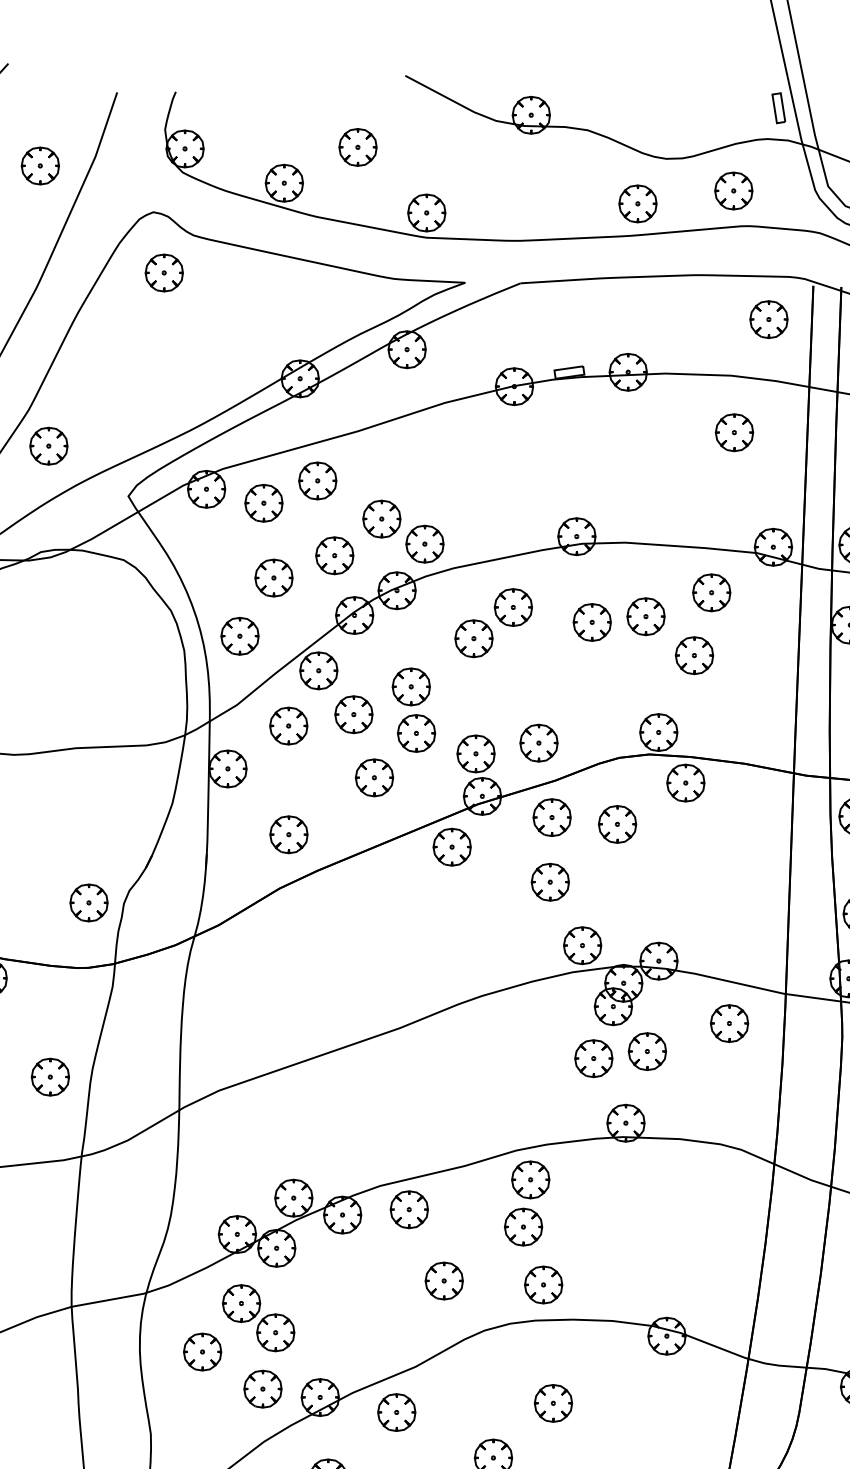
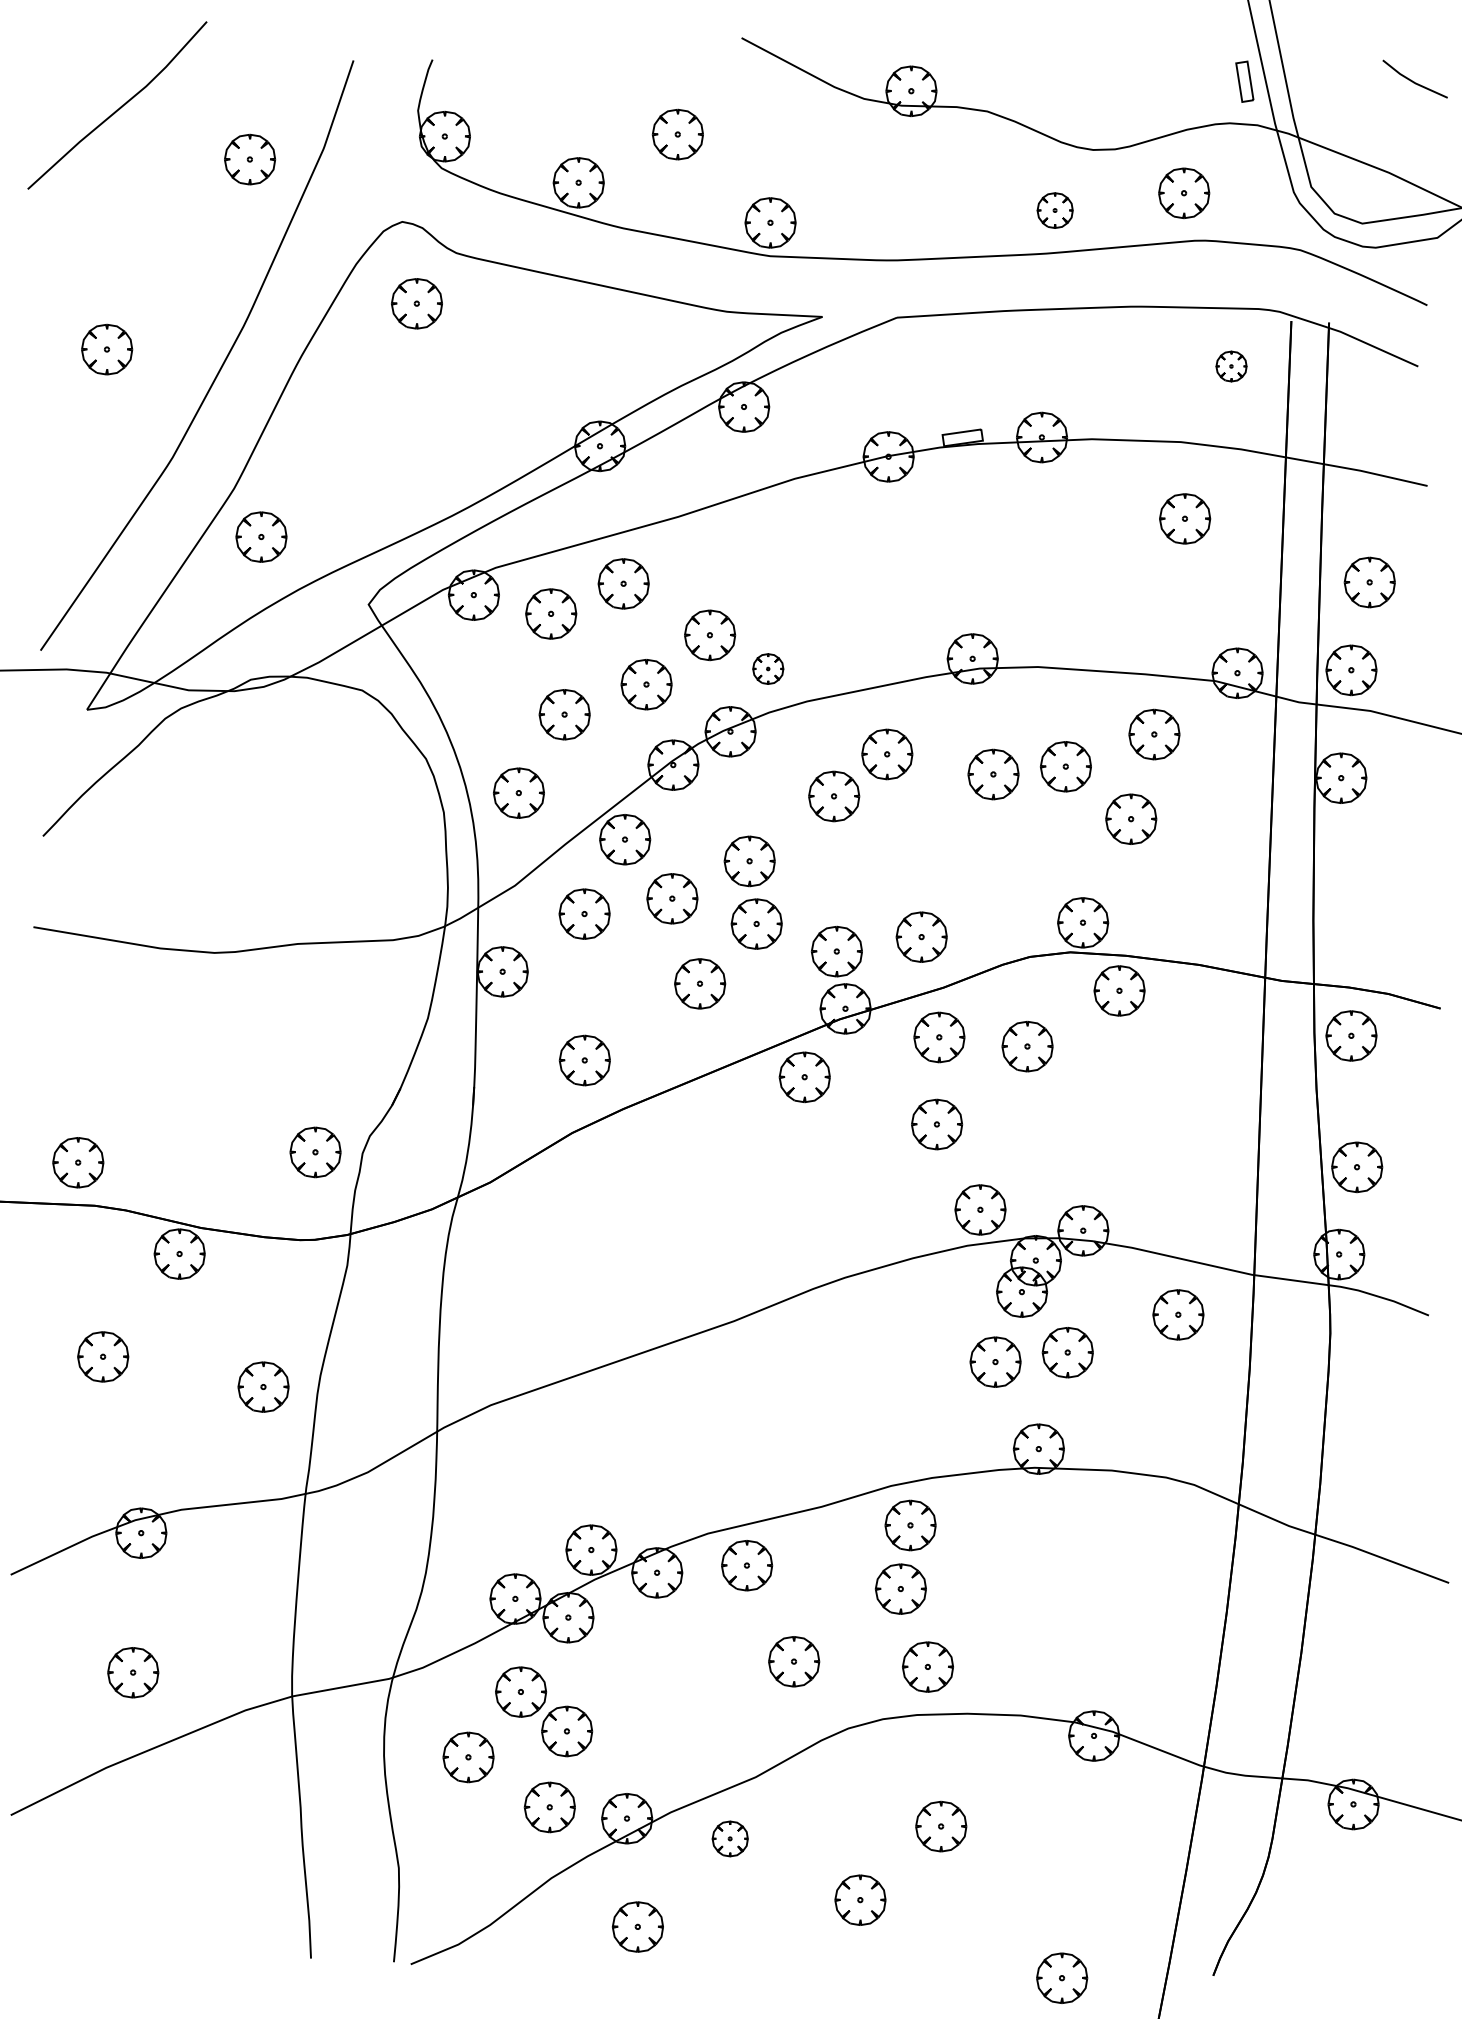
part: (638, 203) -> (1055, 210), size x0.7
part: (768, 319) -> (1231, 366), size x0.6
part: (425, 543) -> (768, 668), size x0.6
part: (397, 1412) -> (730, 1838), size x0.7

